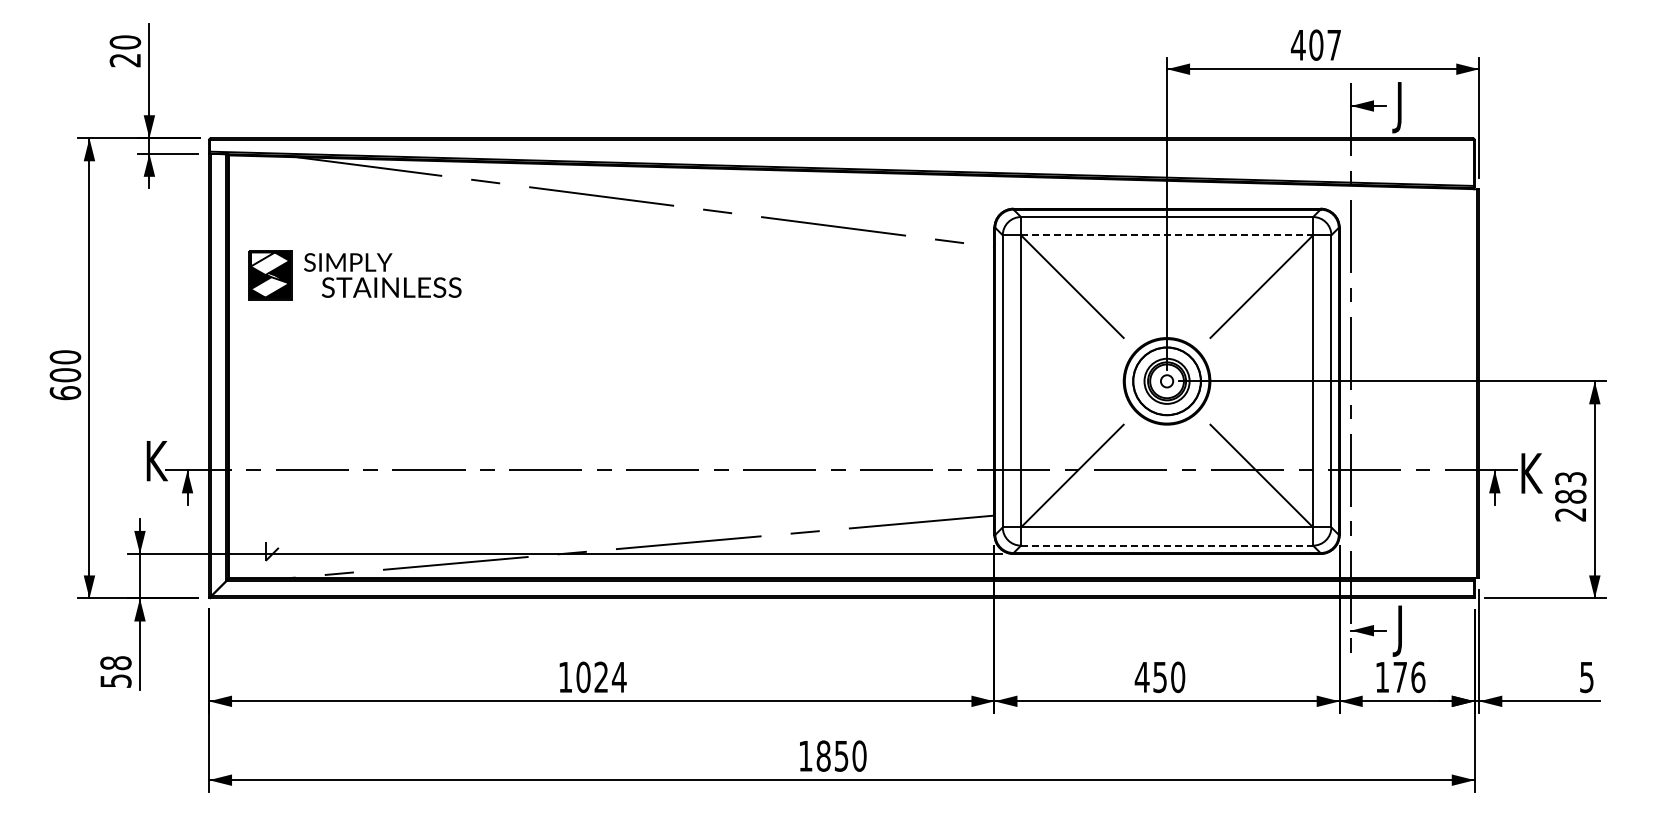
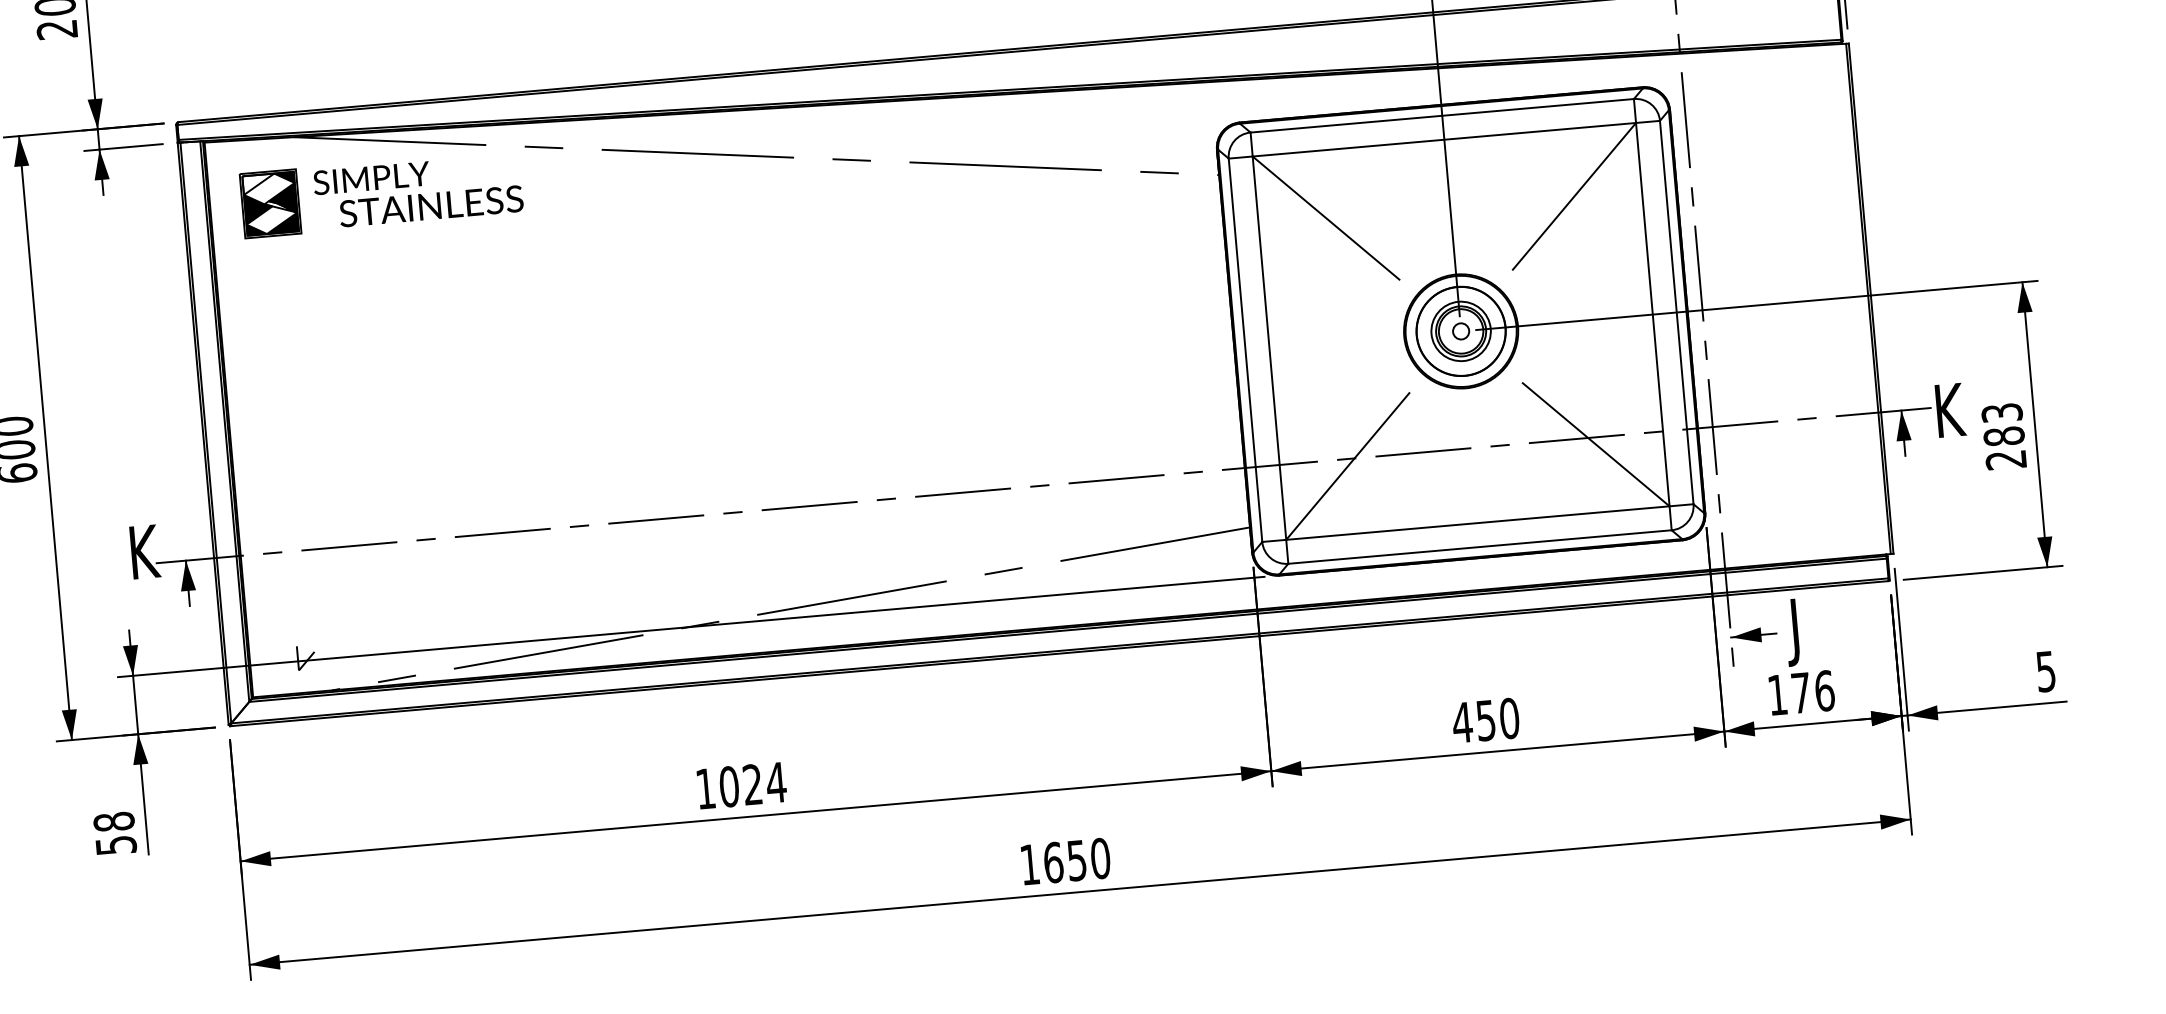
line: (1167, 235) -> (1444, 139), dashed -> solid
part: (354, 275) -> (381, 194), moved
line: (1167, 545) -> (1480, 546), dashed -> solid
text: (823, 755) -> (1053, 861), 1850 -> 1650

